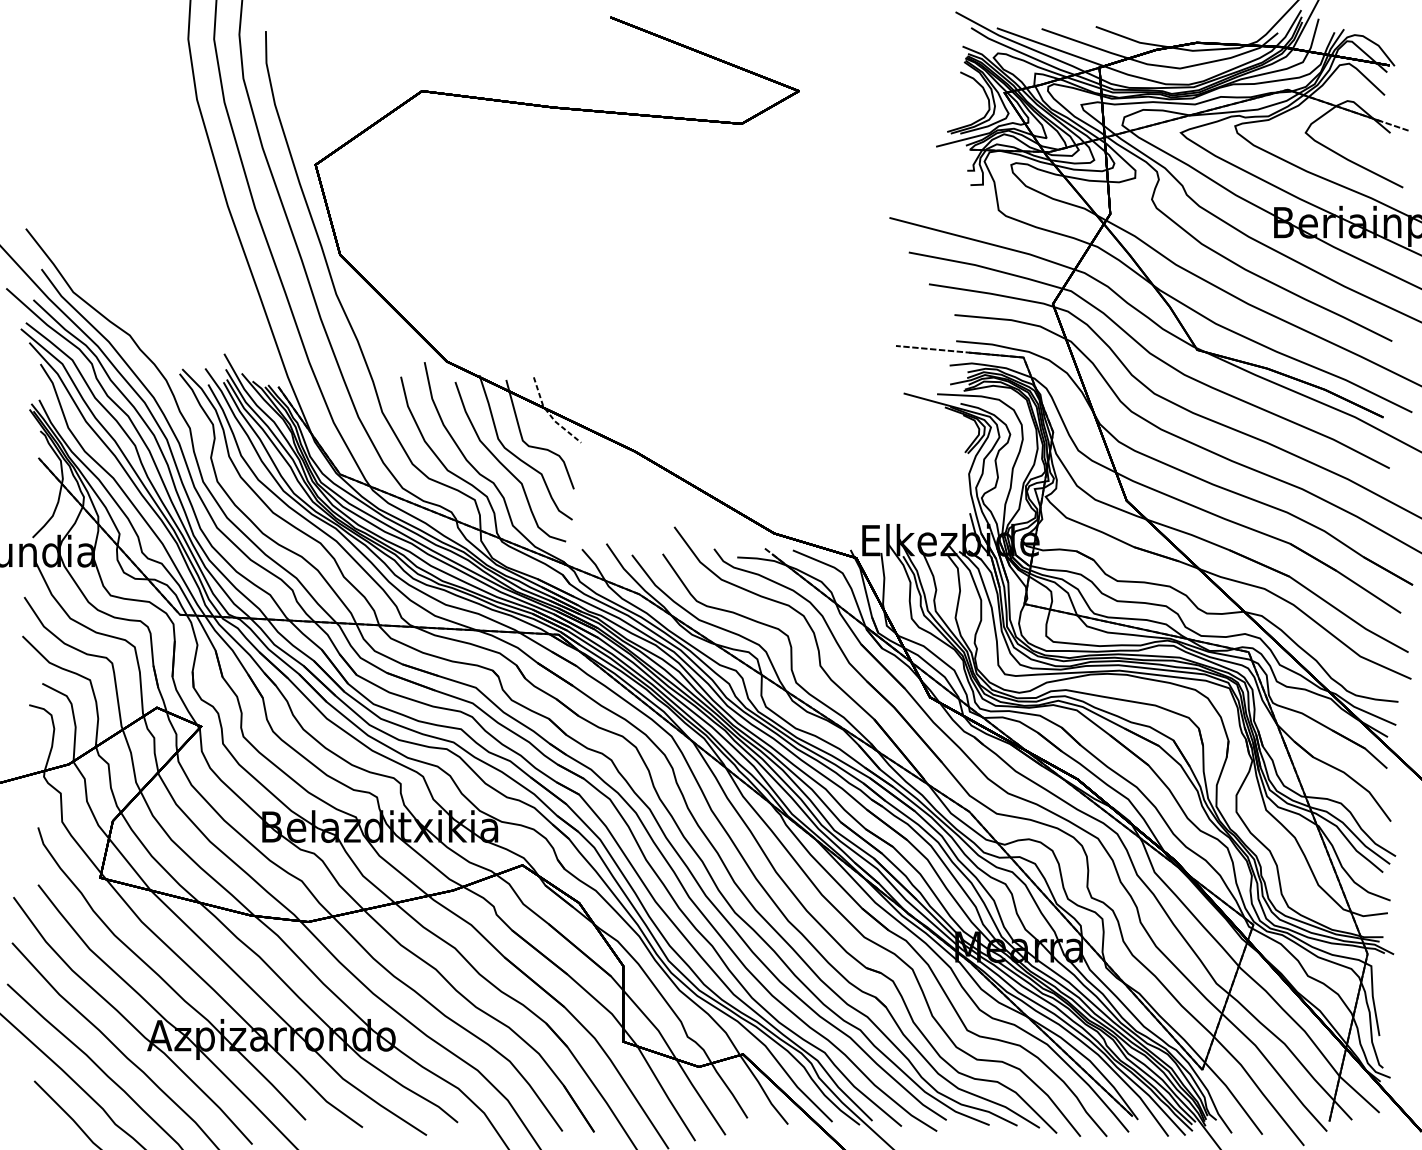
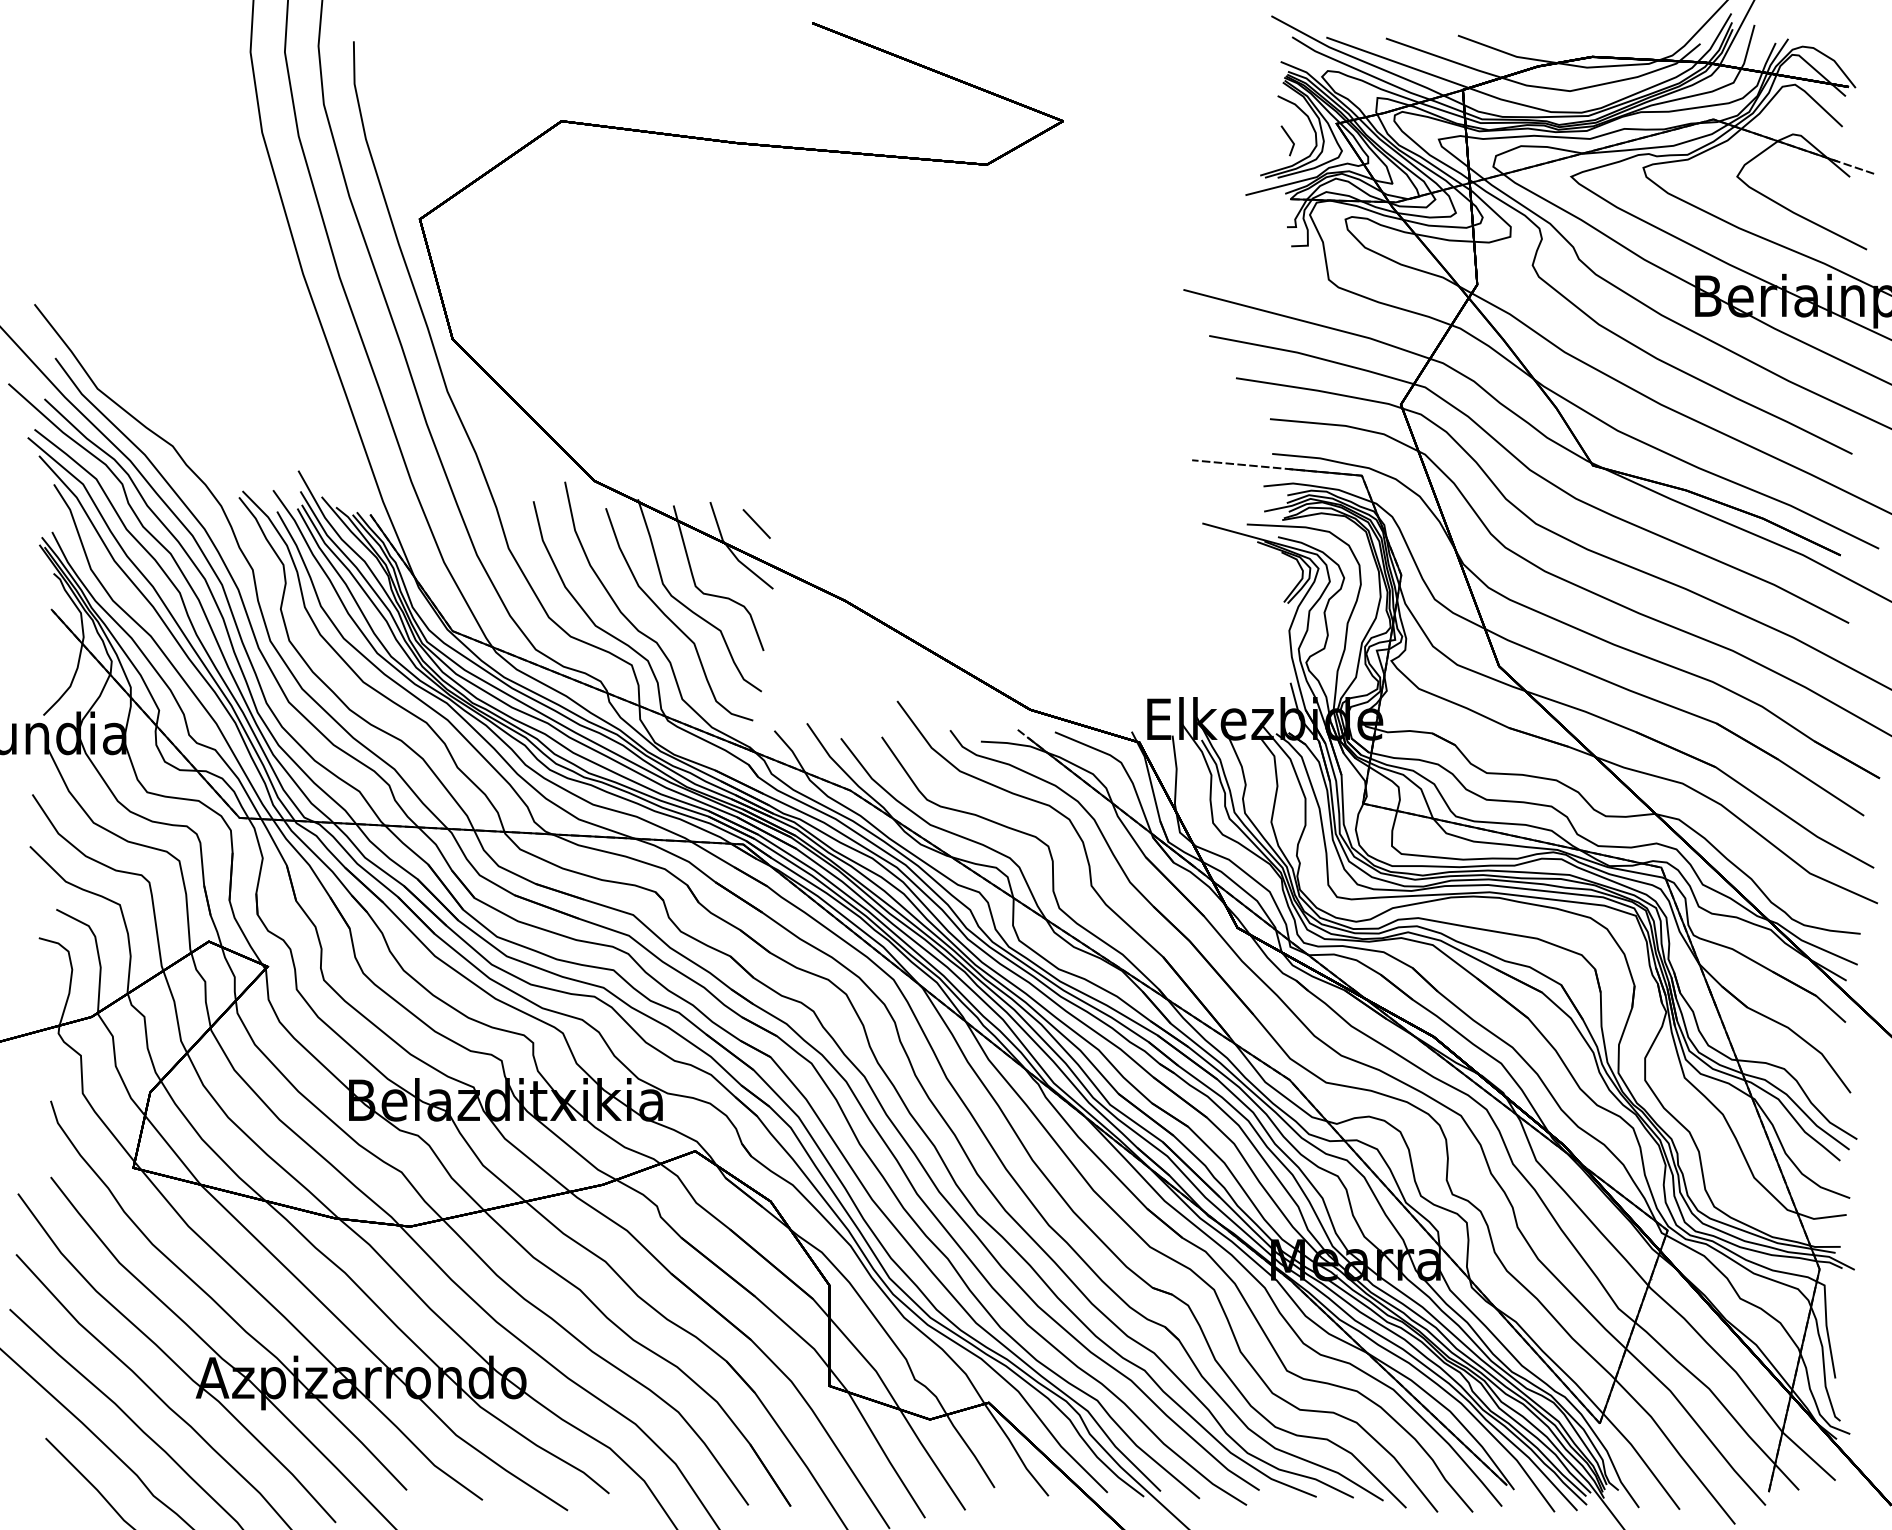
line: (969, 104) -> (1289, 139), added
line: (568, 393) -> (756, 523), added
line: (549, 415) -> (731, 552), dashed -> solid

